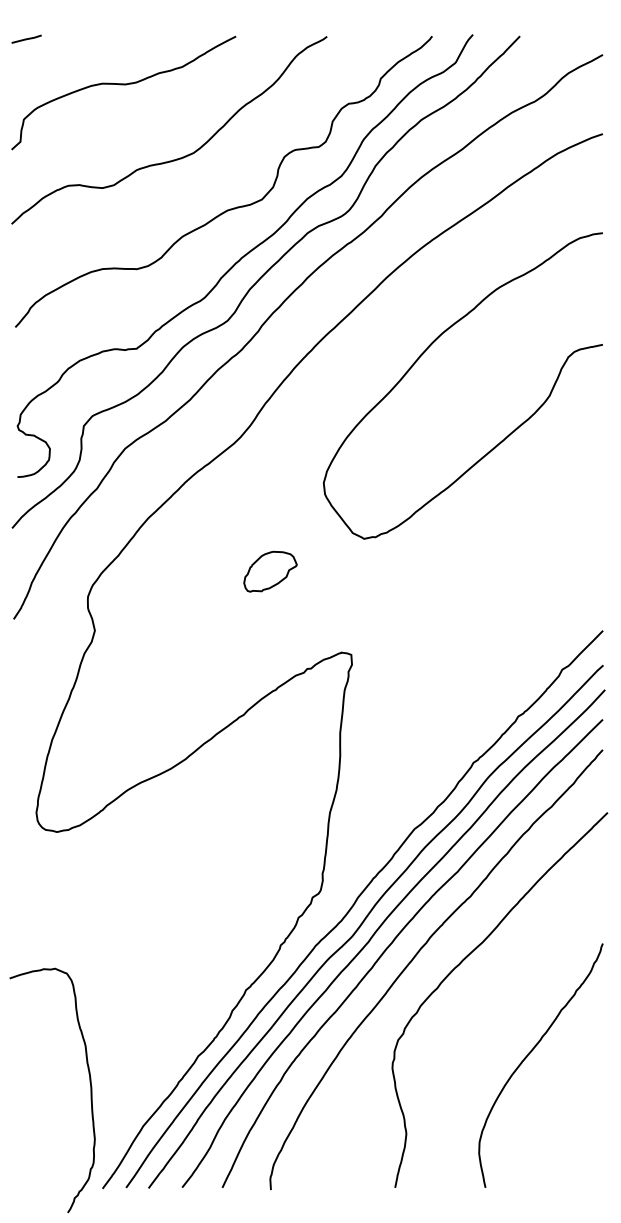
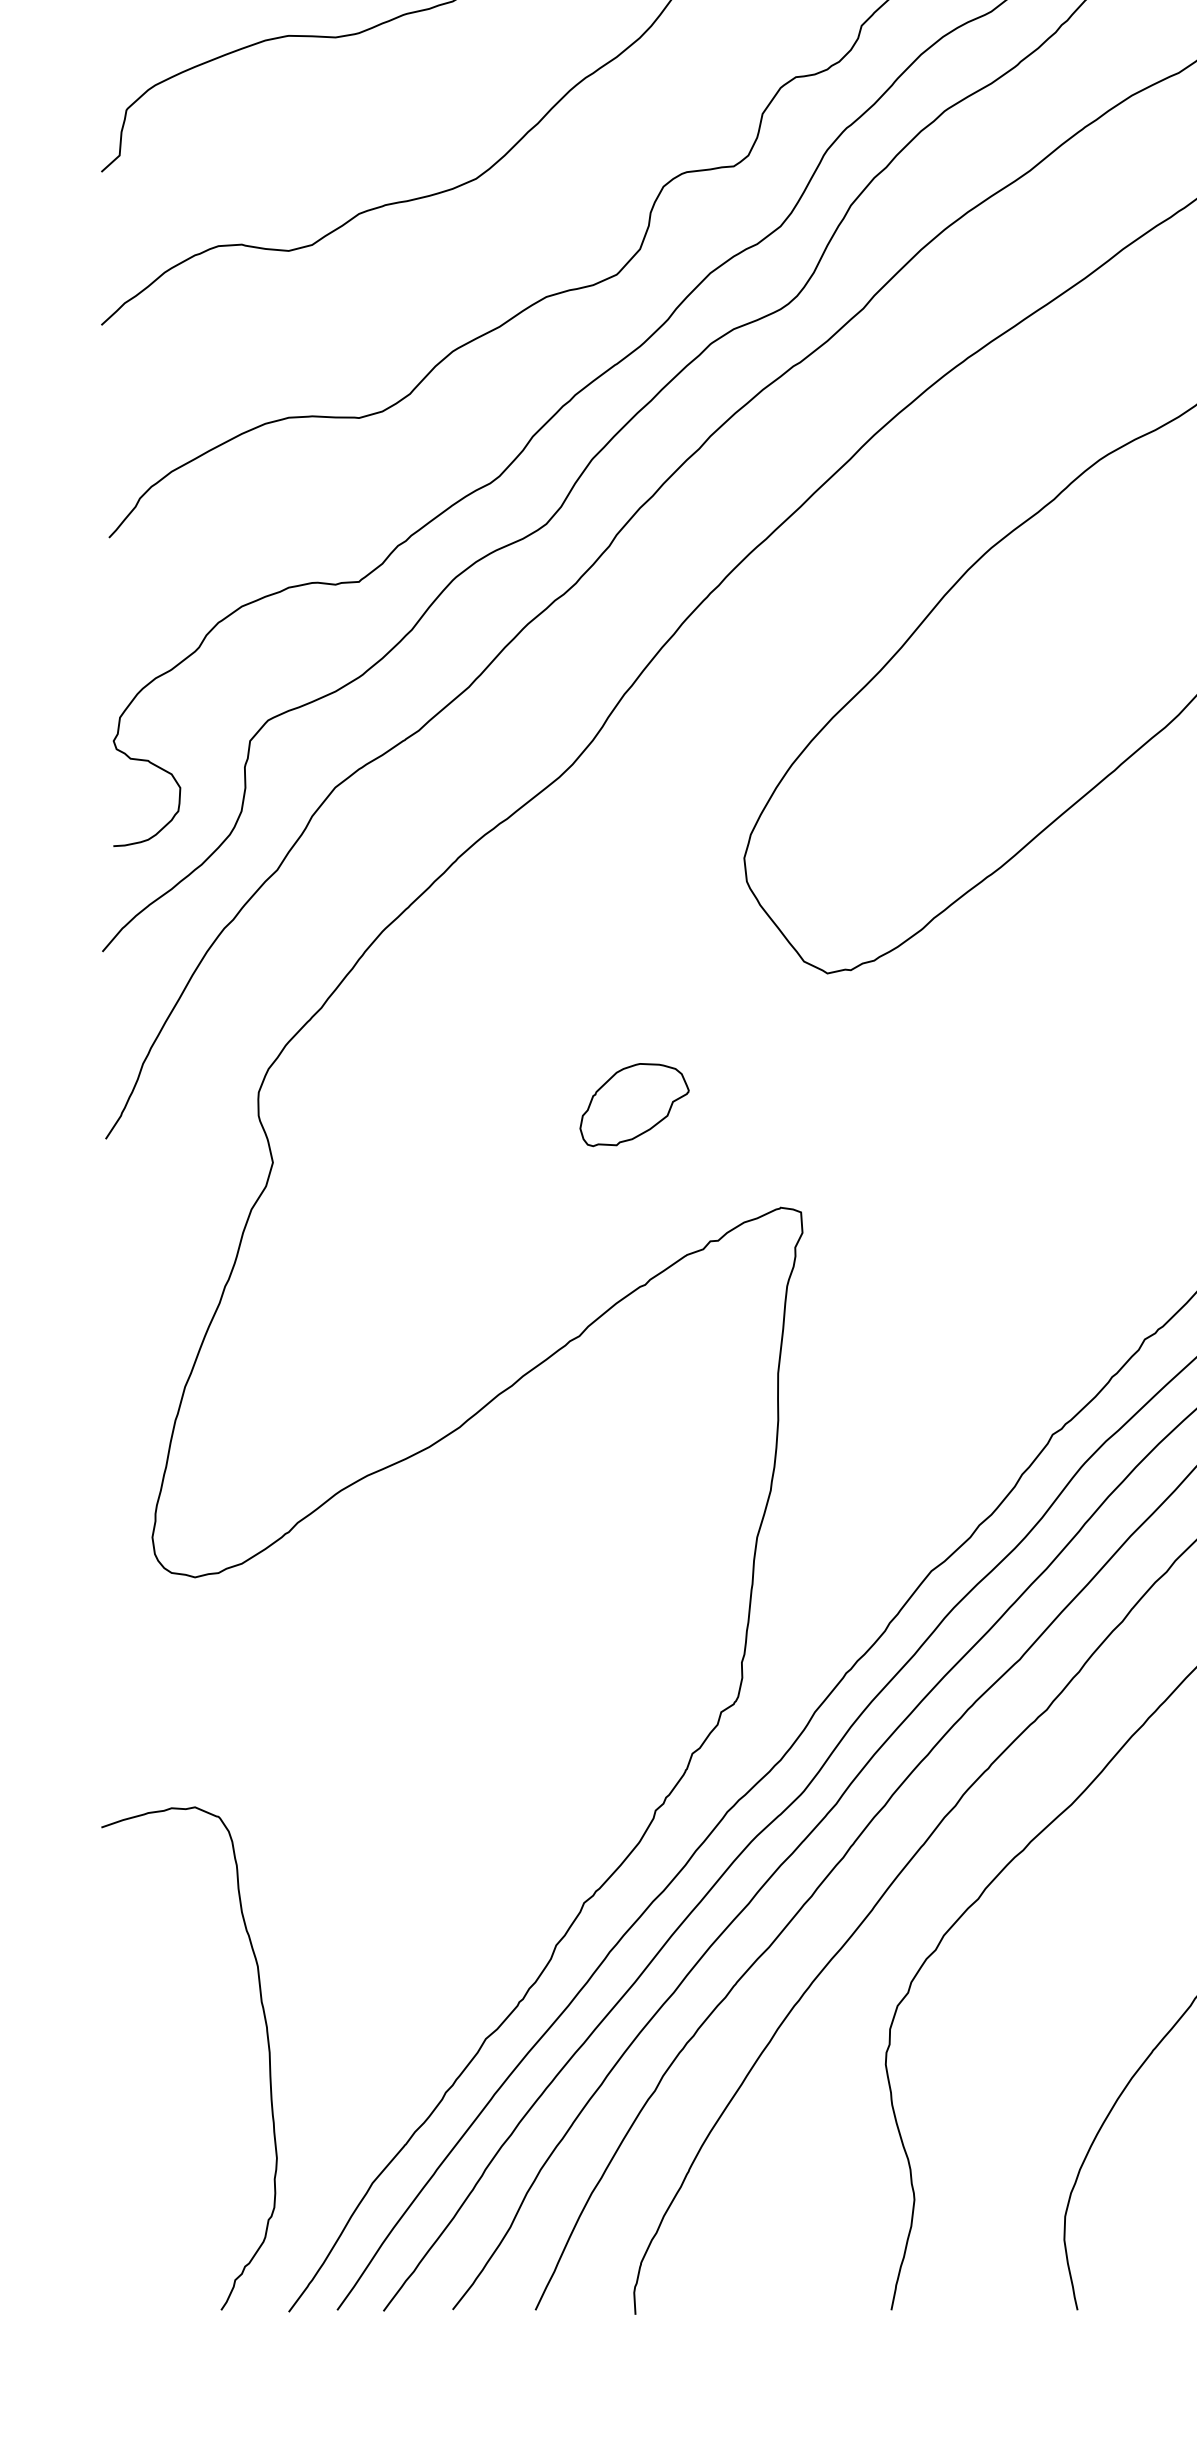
part: (270, 571) -> (634, 1104), moved
curve: (89, 1082) -> (265, 2041), moved

